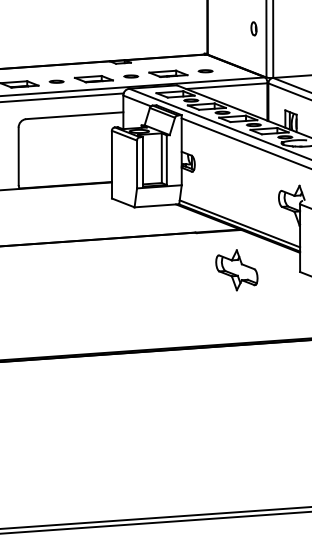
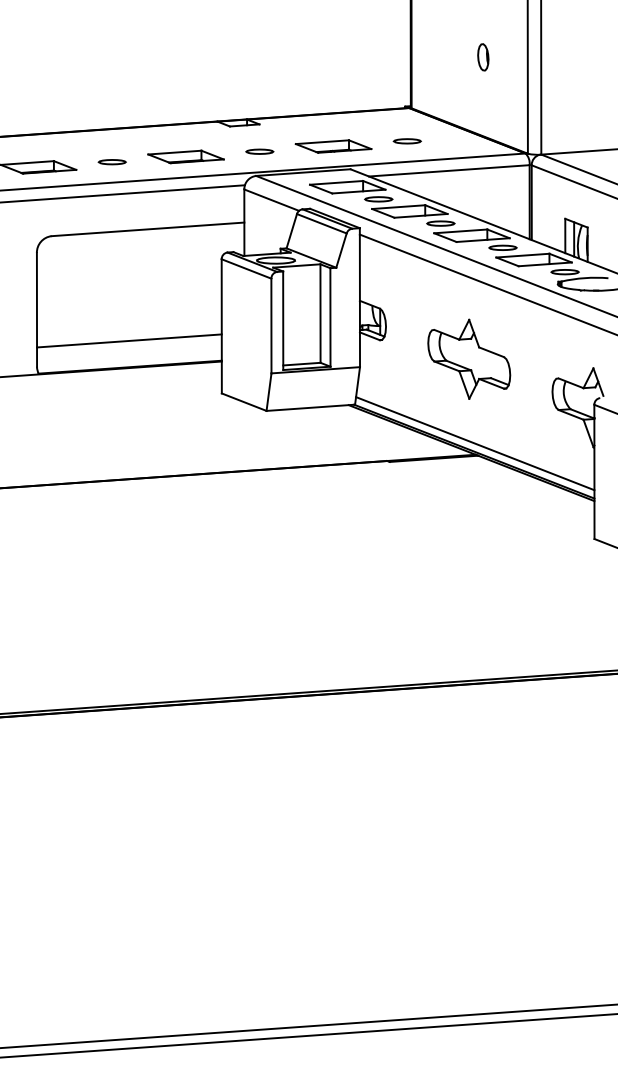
part: (253, 28) -> (482, 56), moved
line: (64, 171) -> (127, 339), added
part: (236, 270) -> (468, 359), moved

